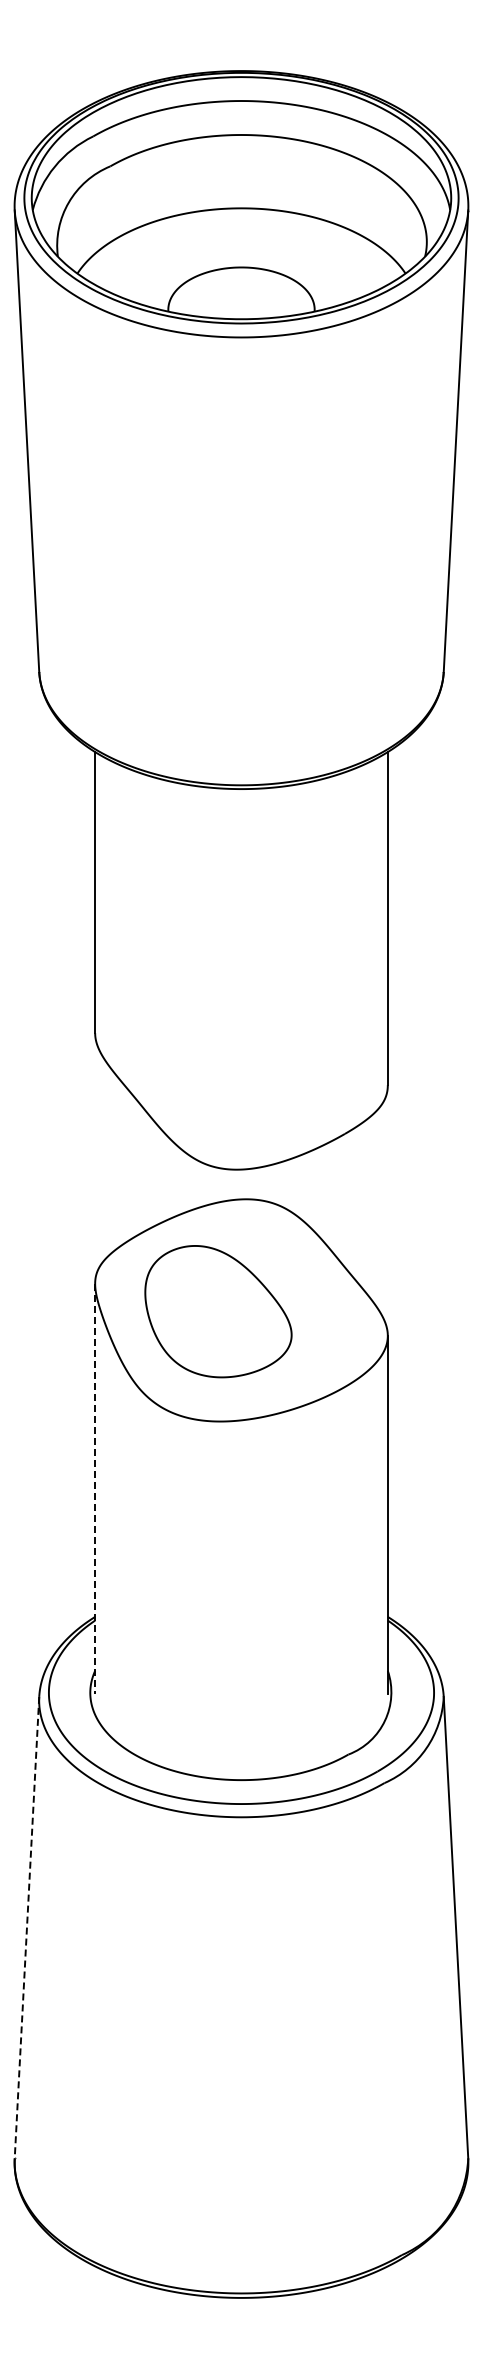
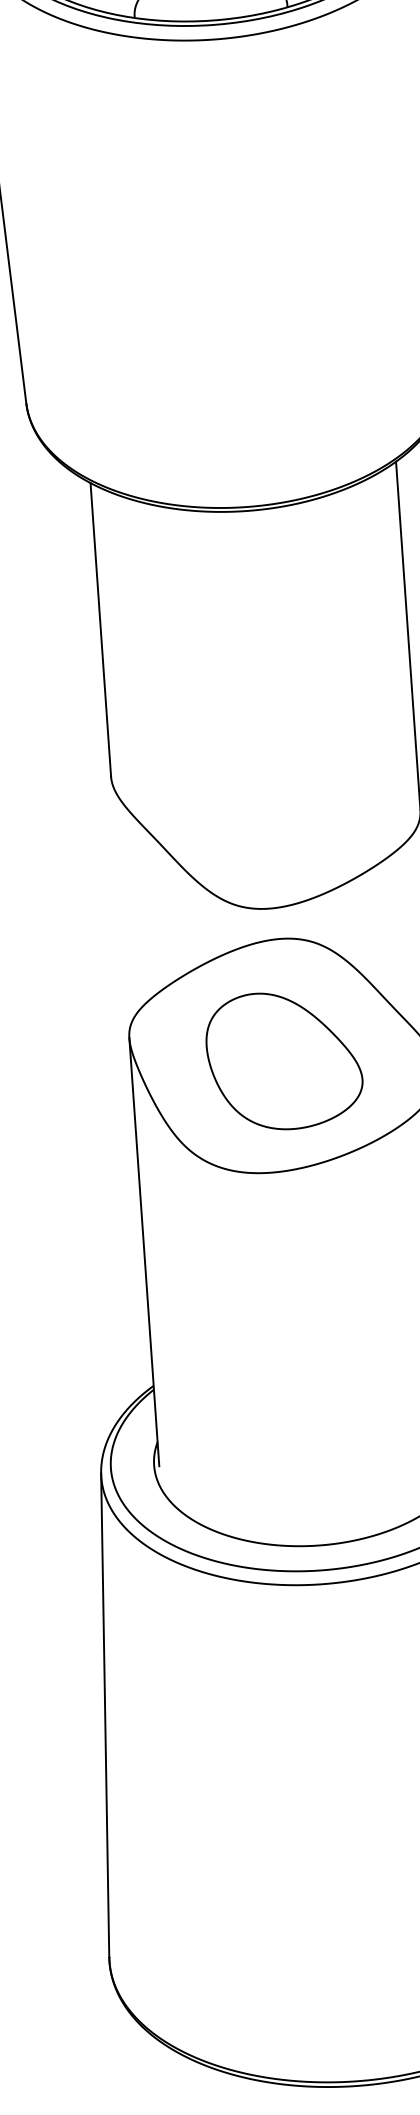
part: (218, 1311) -> (284, 1060), moved
line: (95, 1489) -> (144, 1252), dashed -> solid
line: (26, 1928) -> (104, 1716), dashed -> solid

